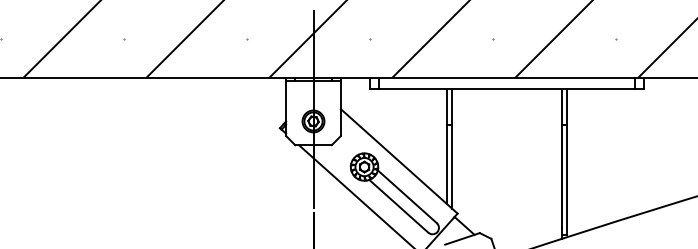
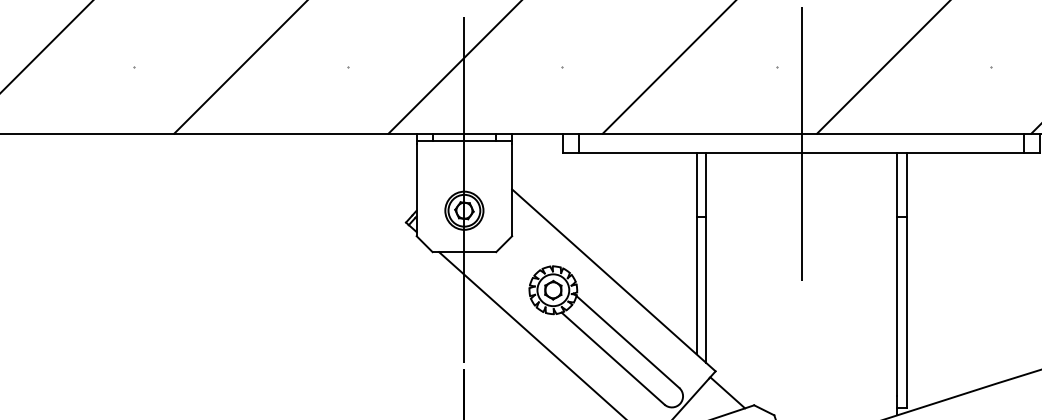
line: (507, 82) -> (802, 142), added

